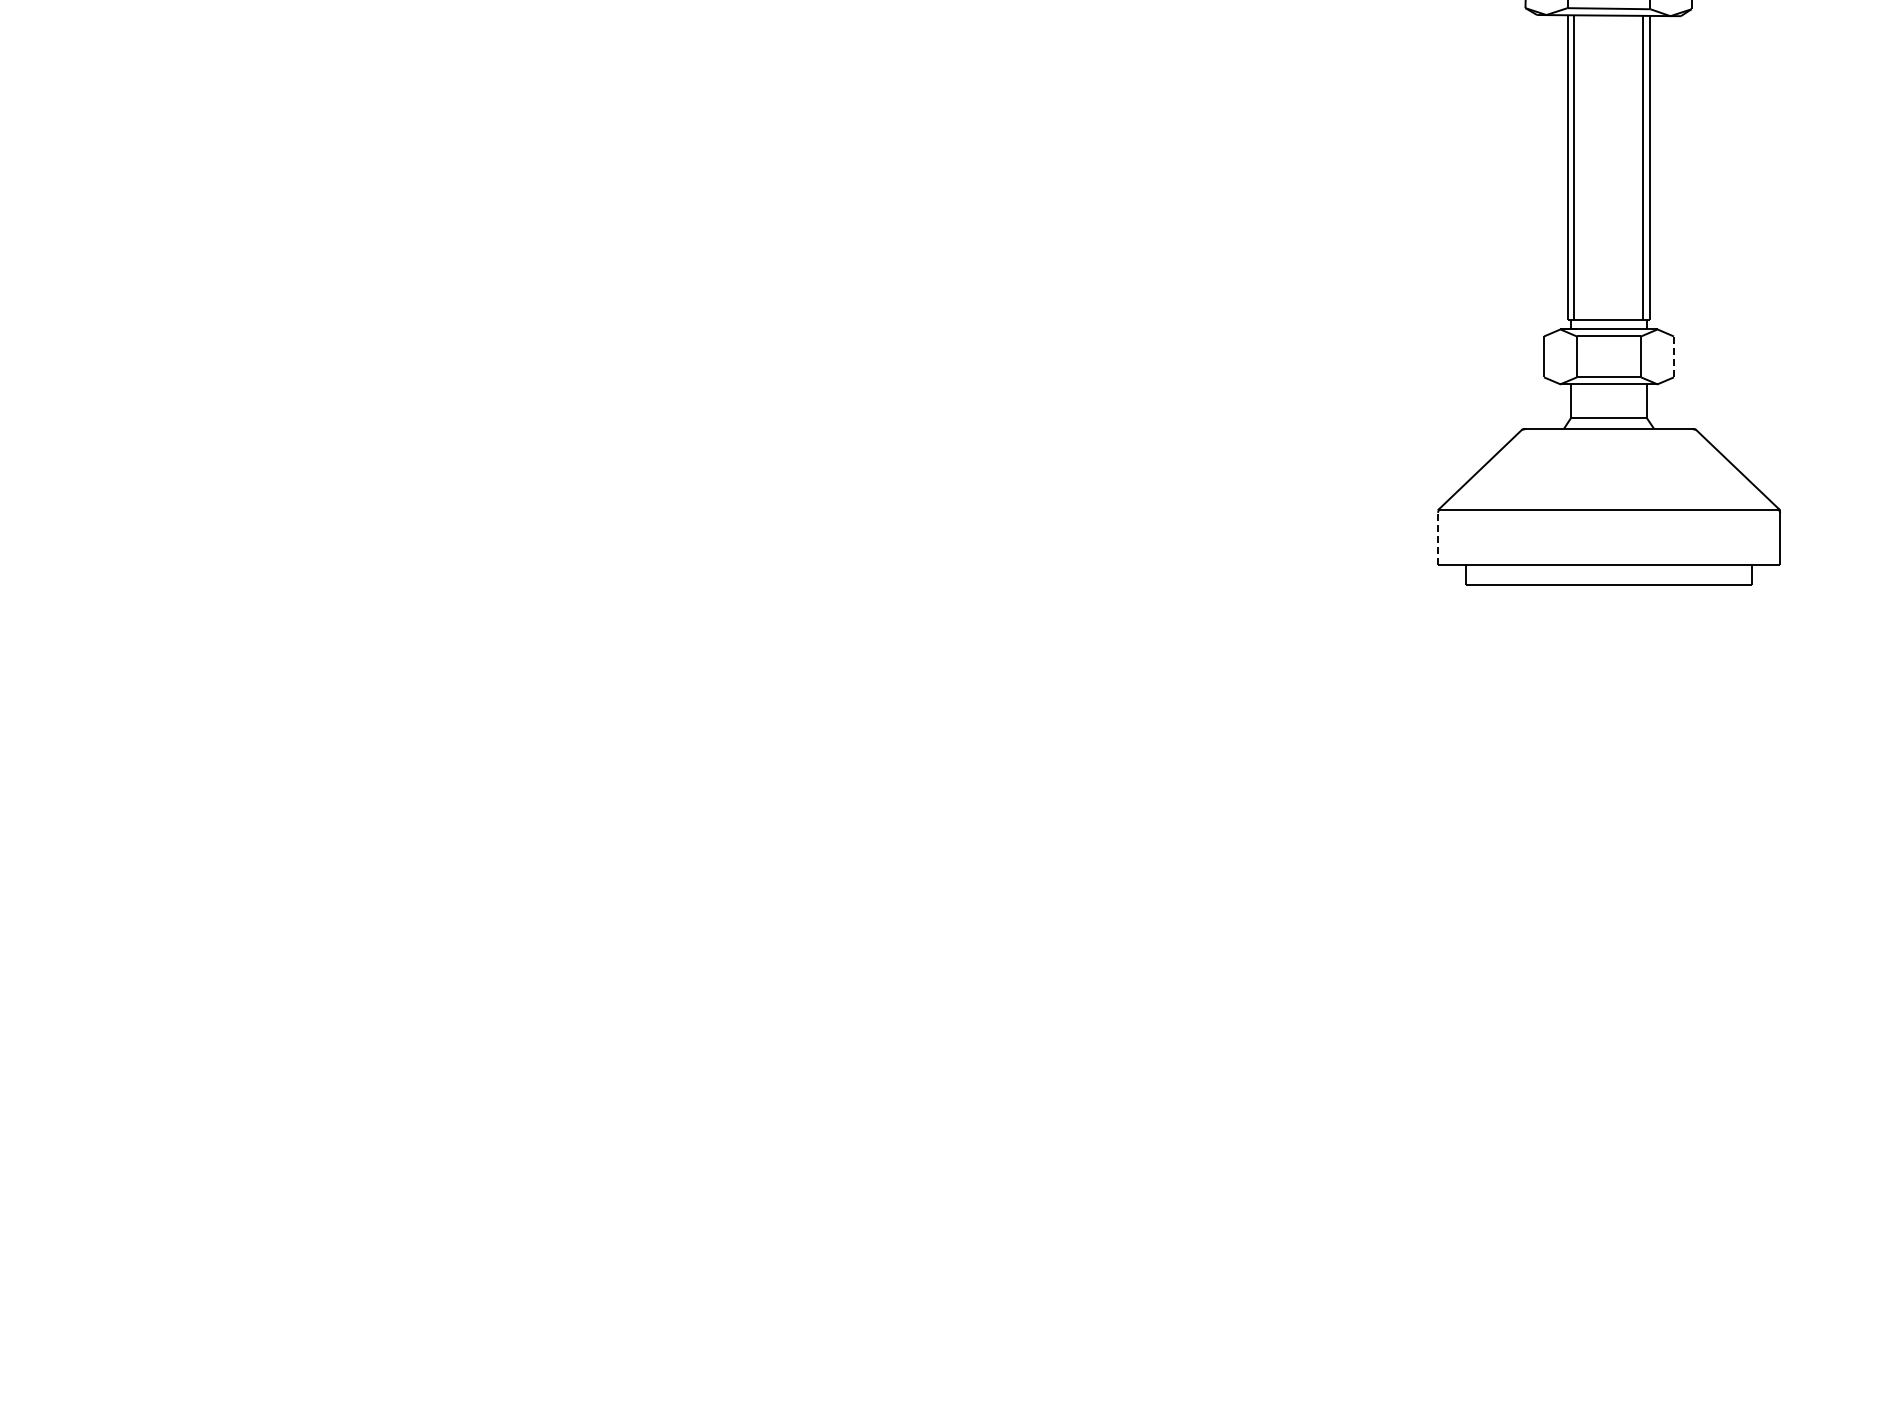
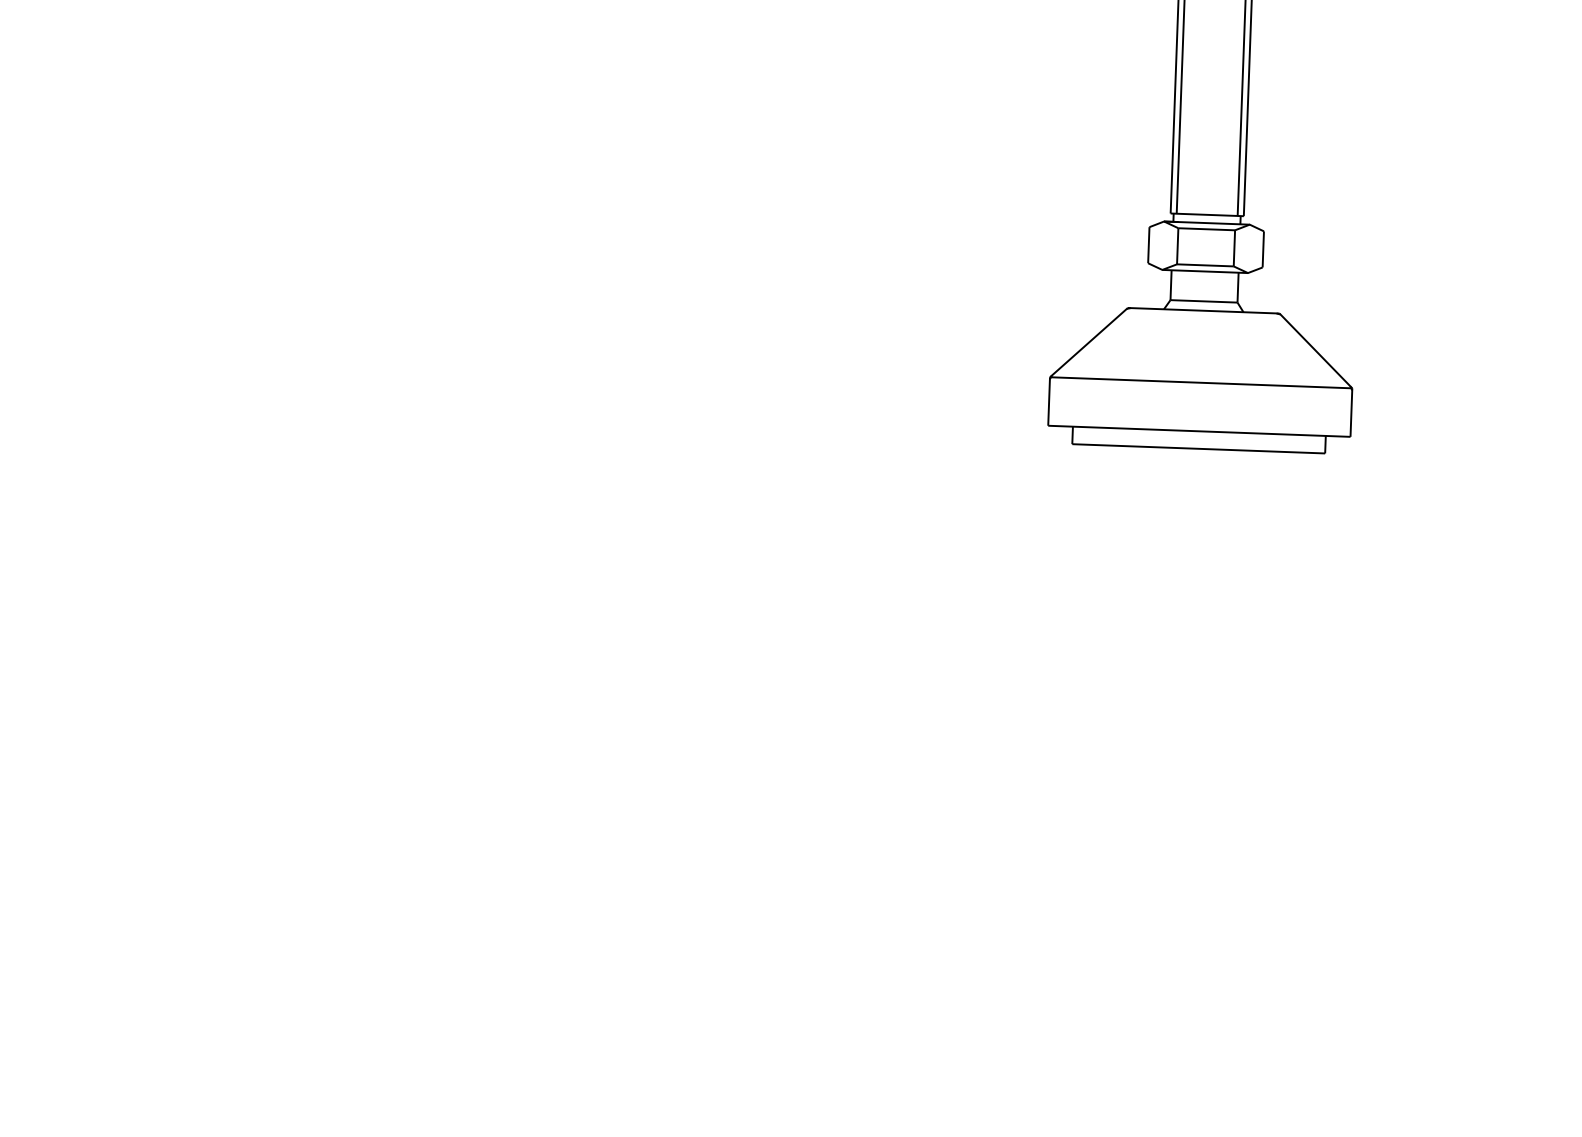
line: (1673, 356) -> (1262, 249), dashed -> solid
line: (1437, 537) -> (1048, 401), dashed -> solid

